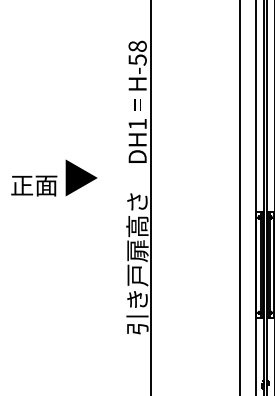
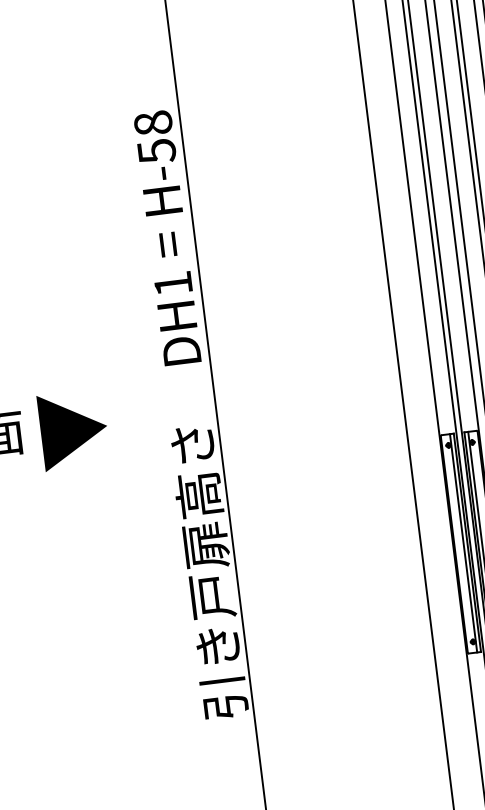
part: (81, 177) -> (73, 429), moved

